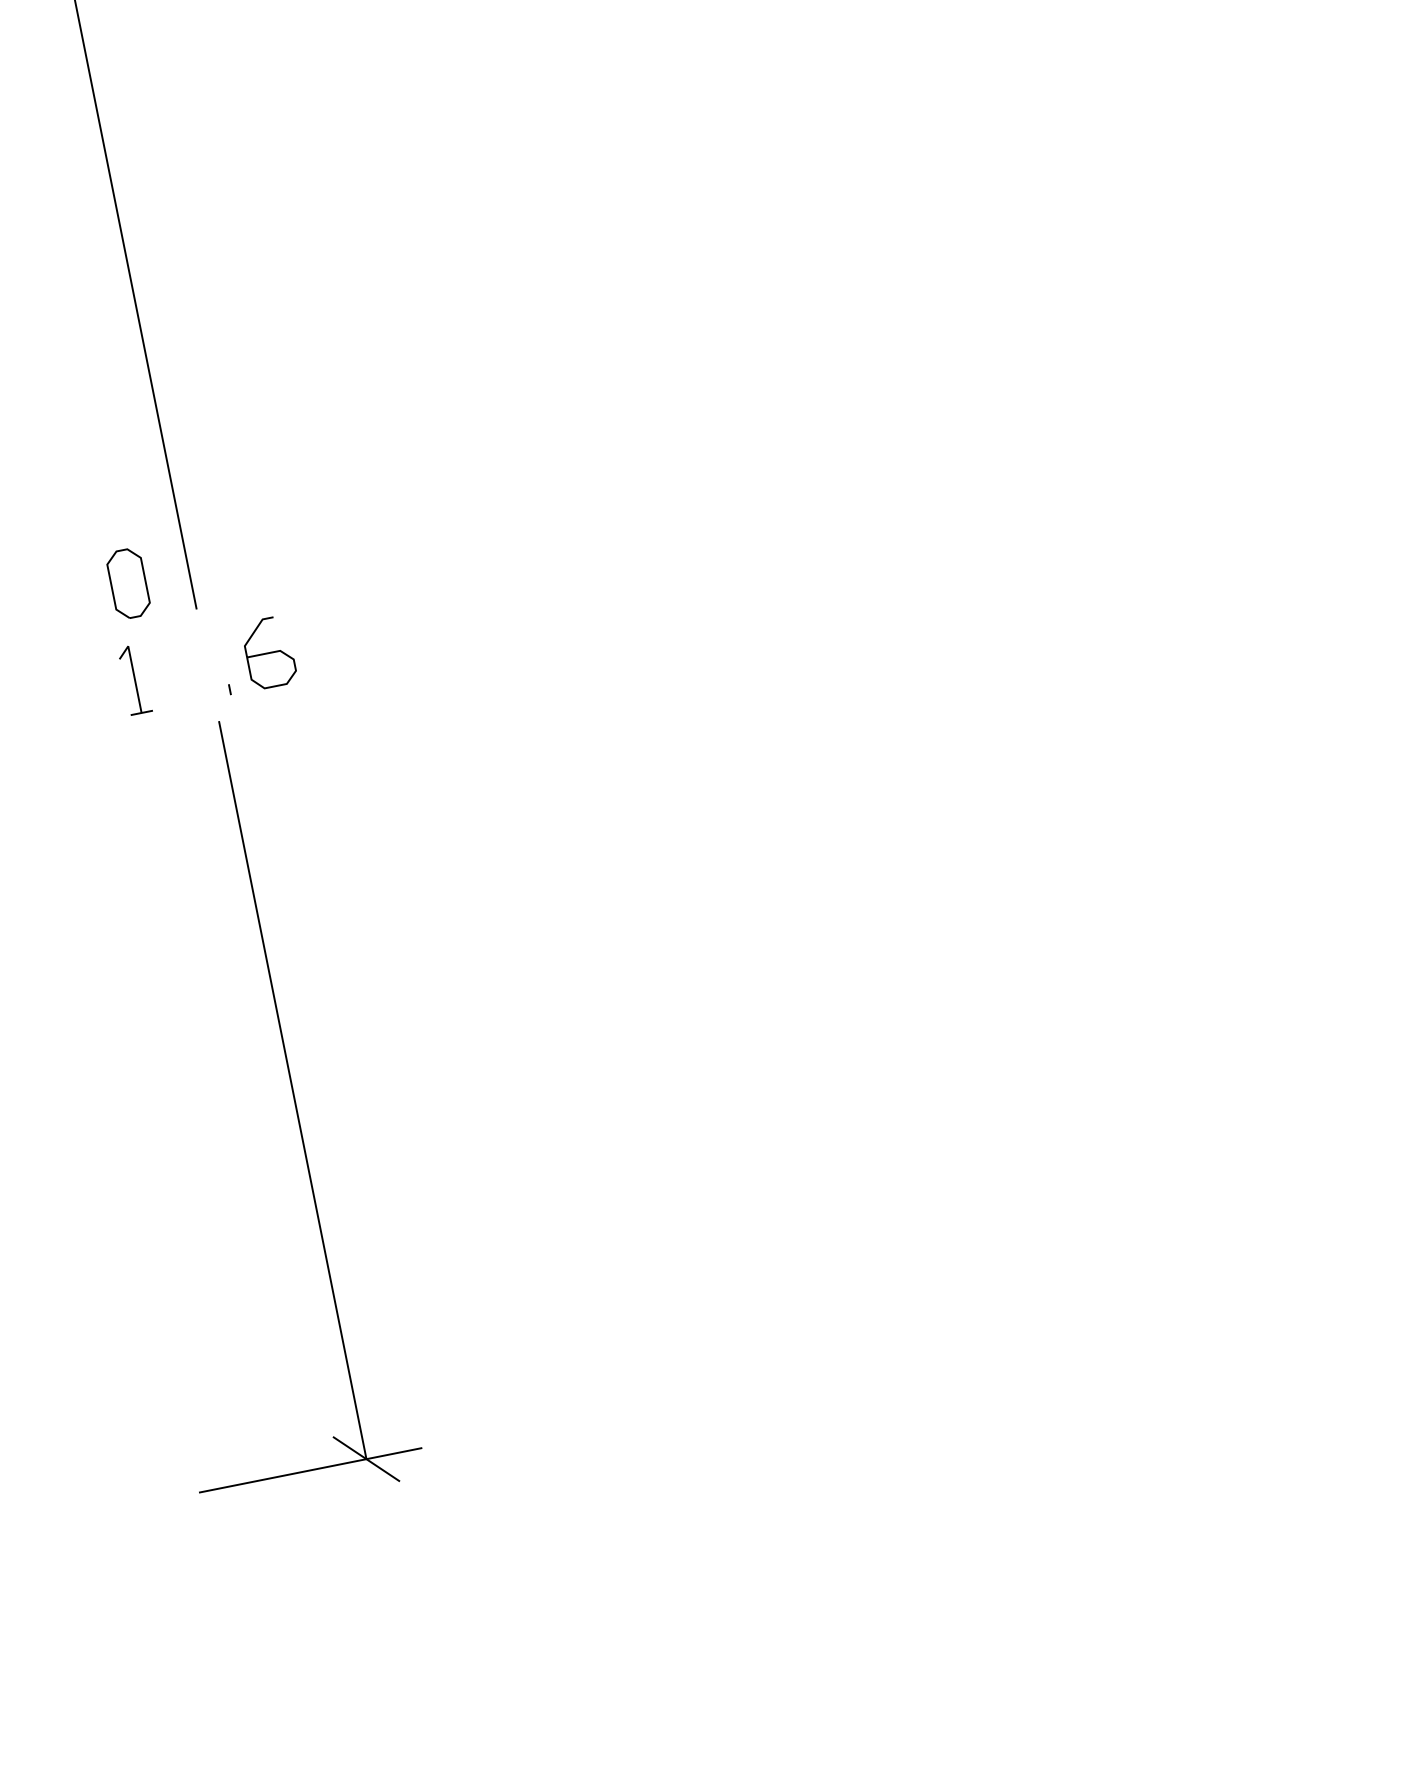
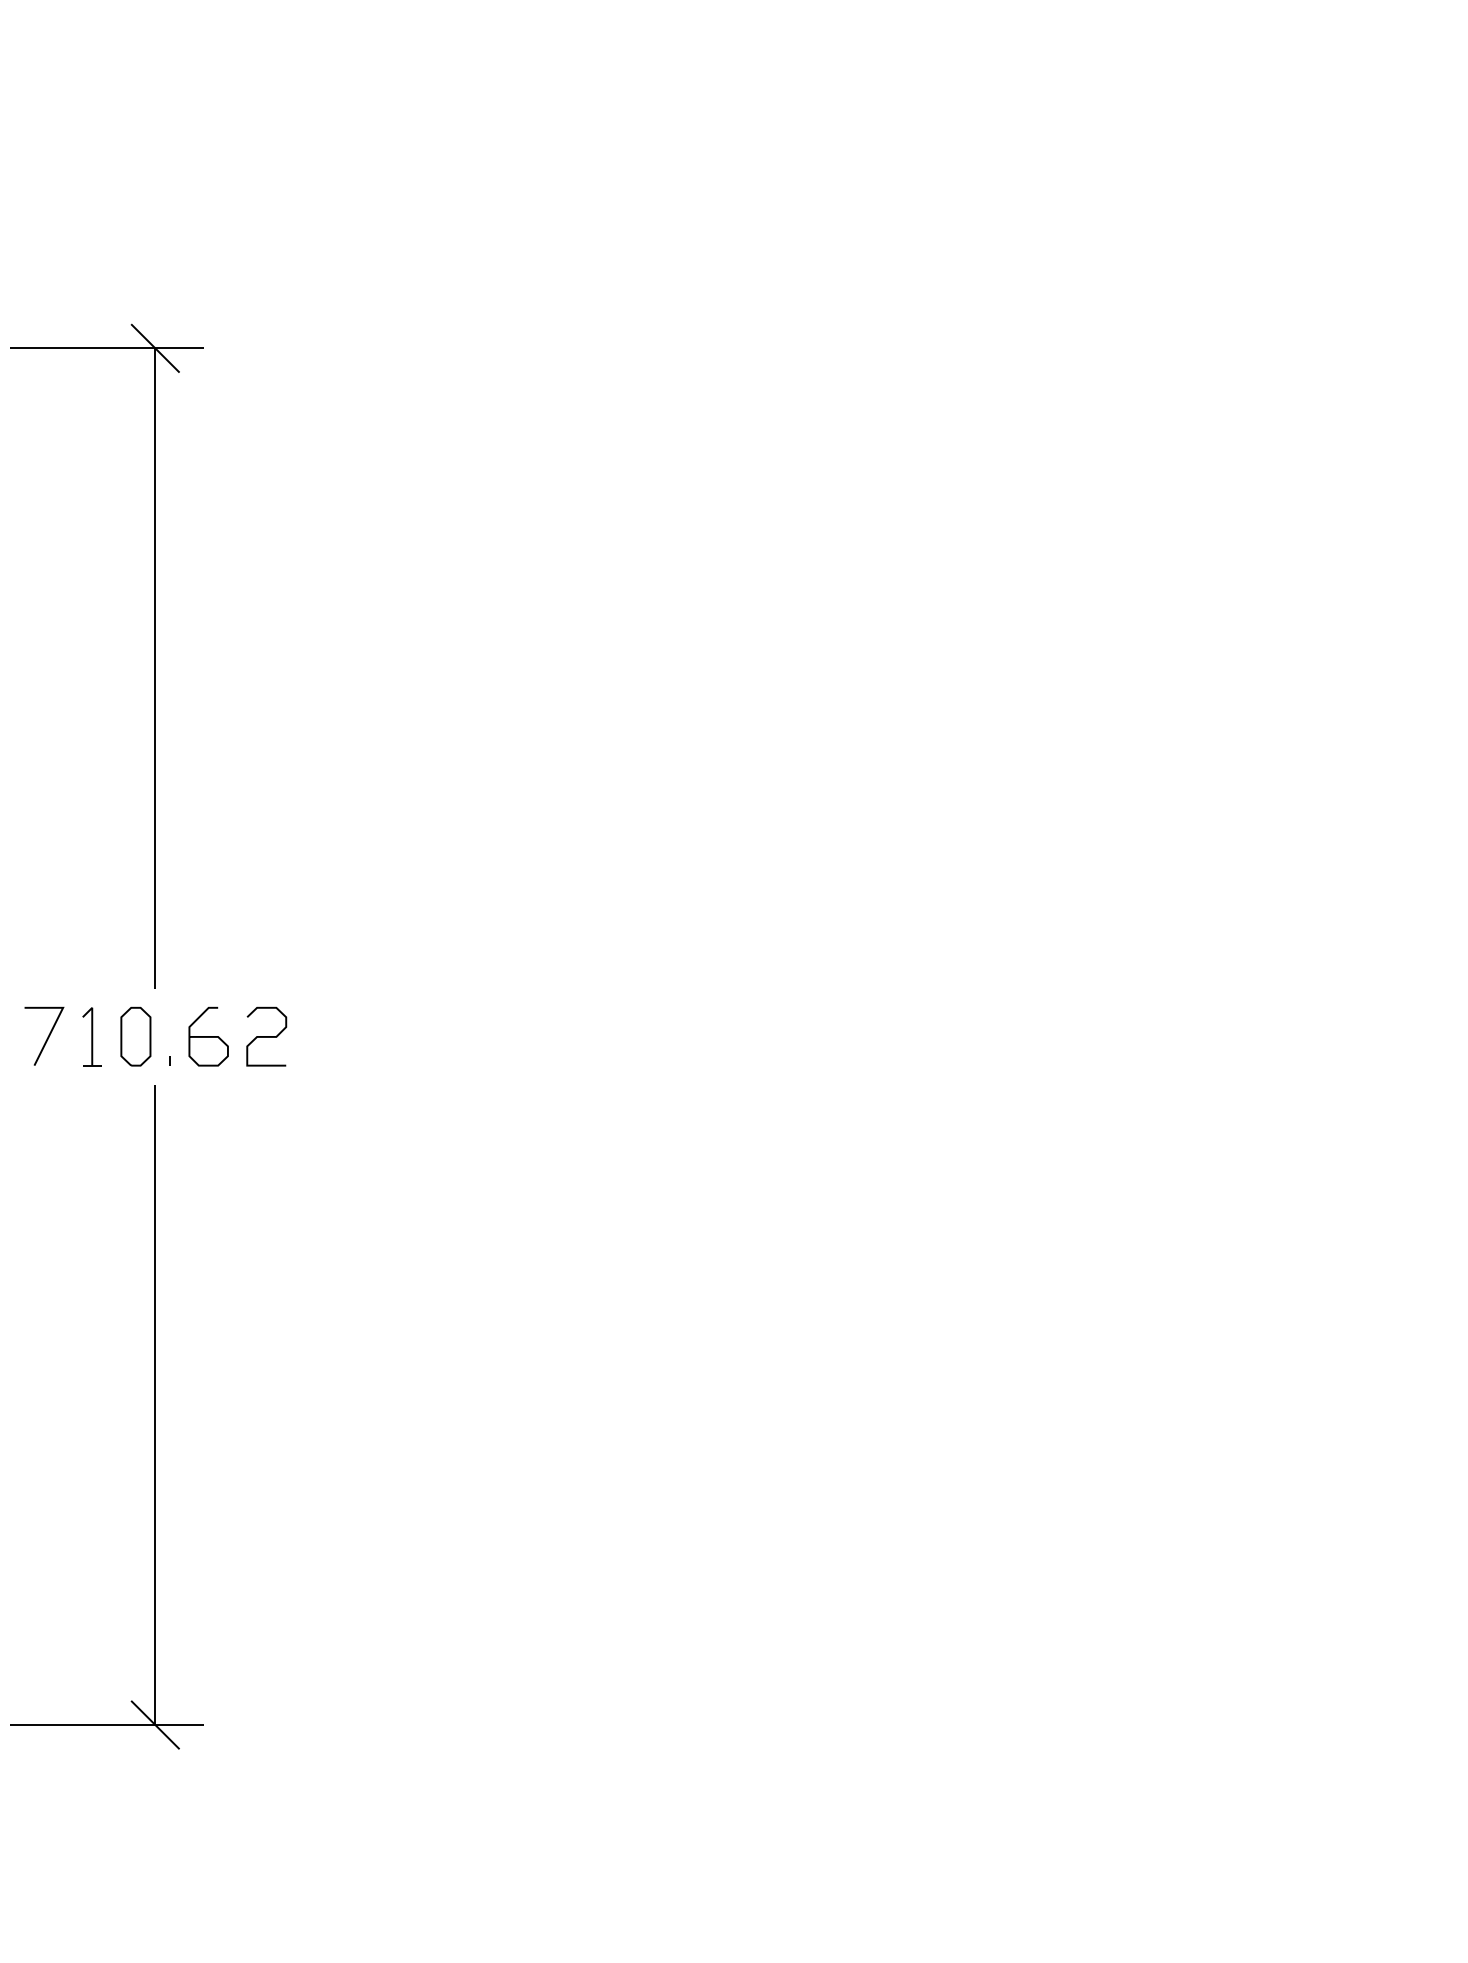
part: (128, 583) -> (135, 1036), moved
curve: (335, 639) -> (266, 1036), added
curve: (83, 689) -> (47, 1036), added

